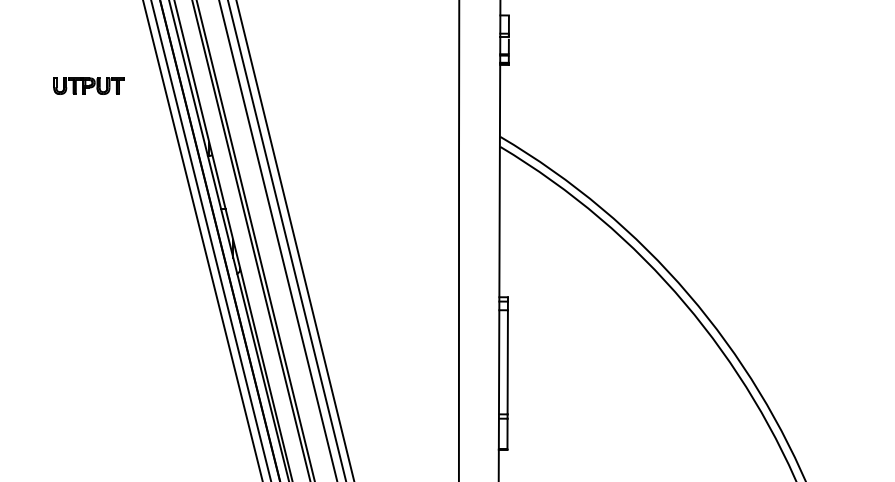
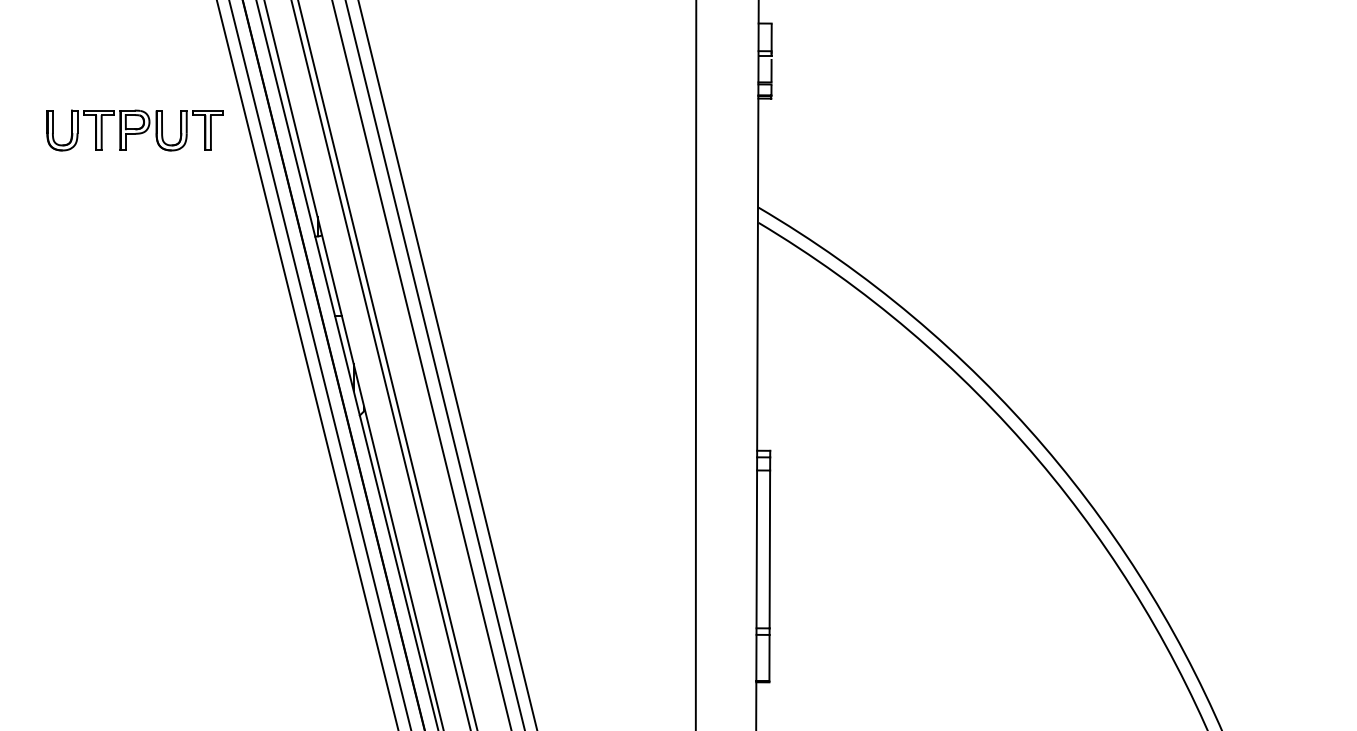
part: (88, 86) -> (134, 131), size x1.67

